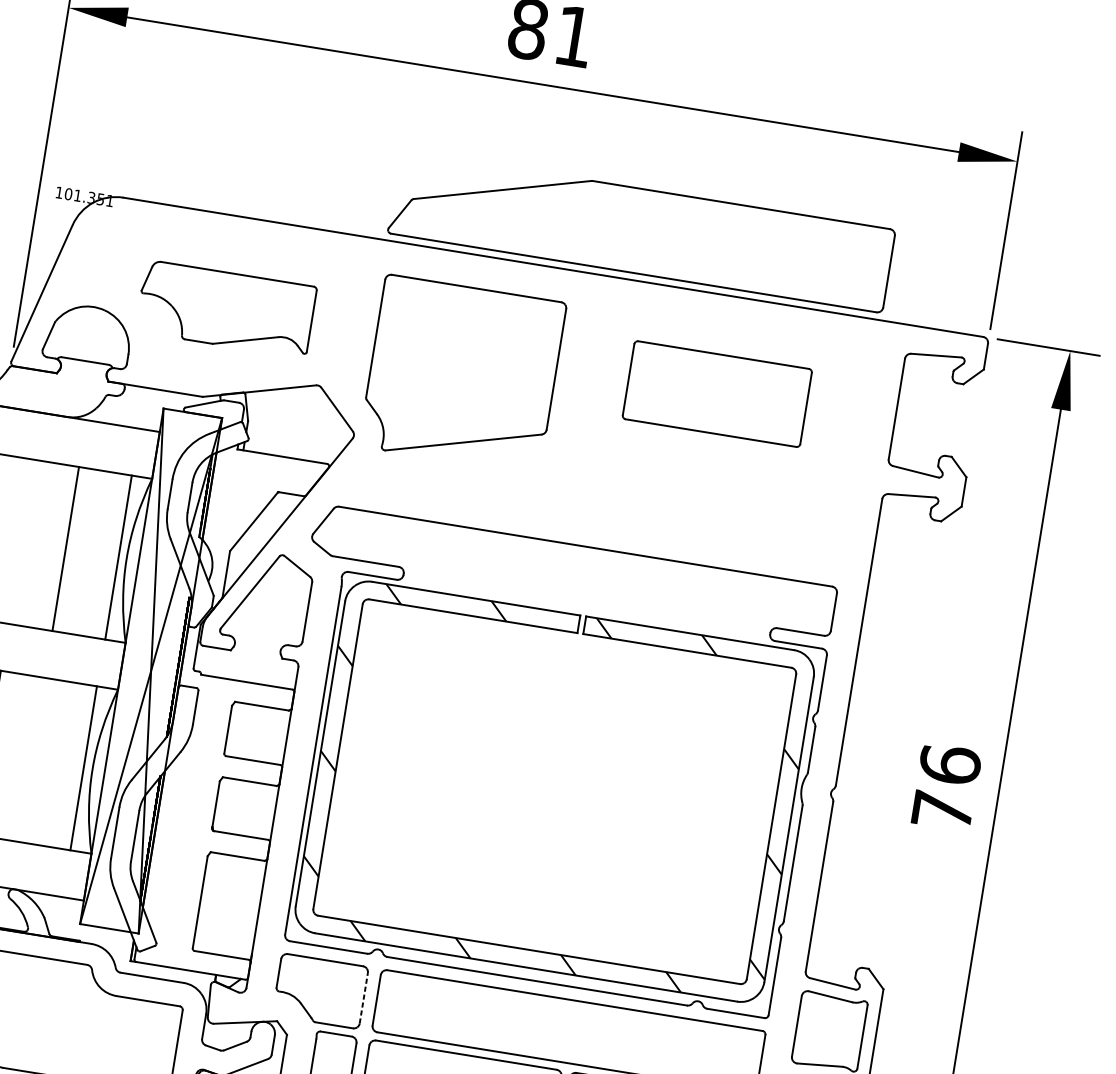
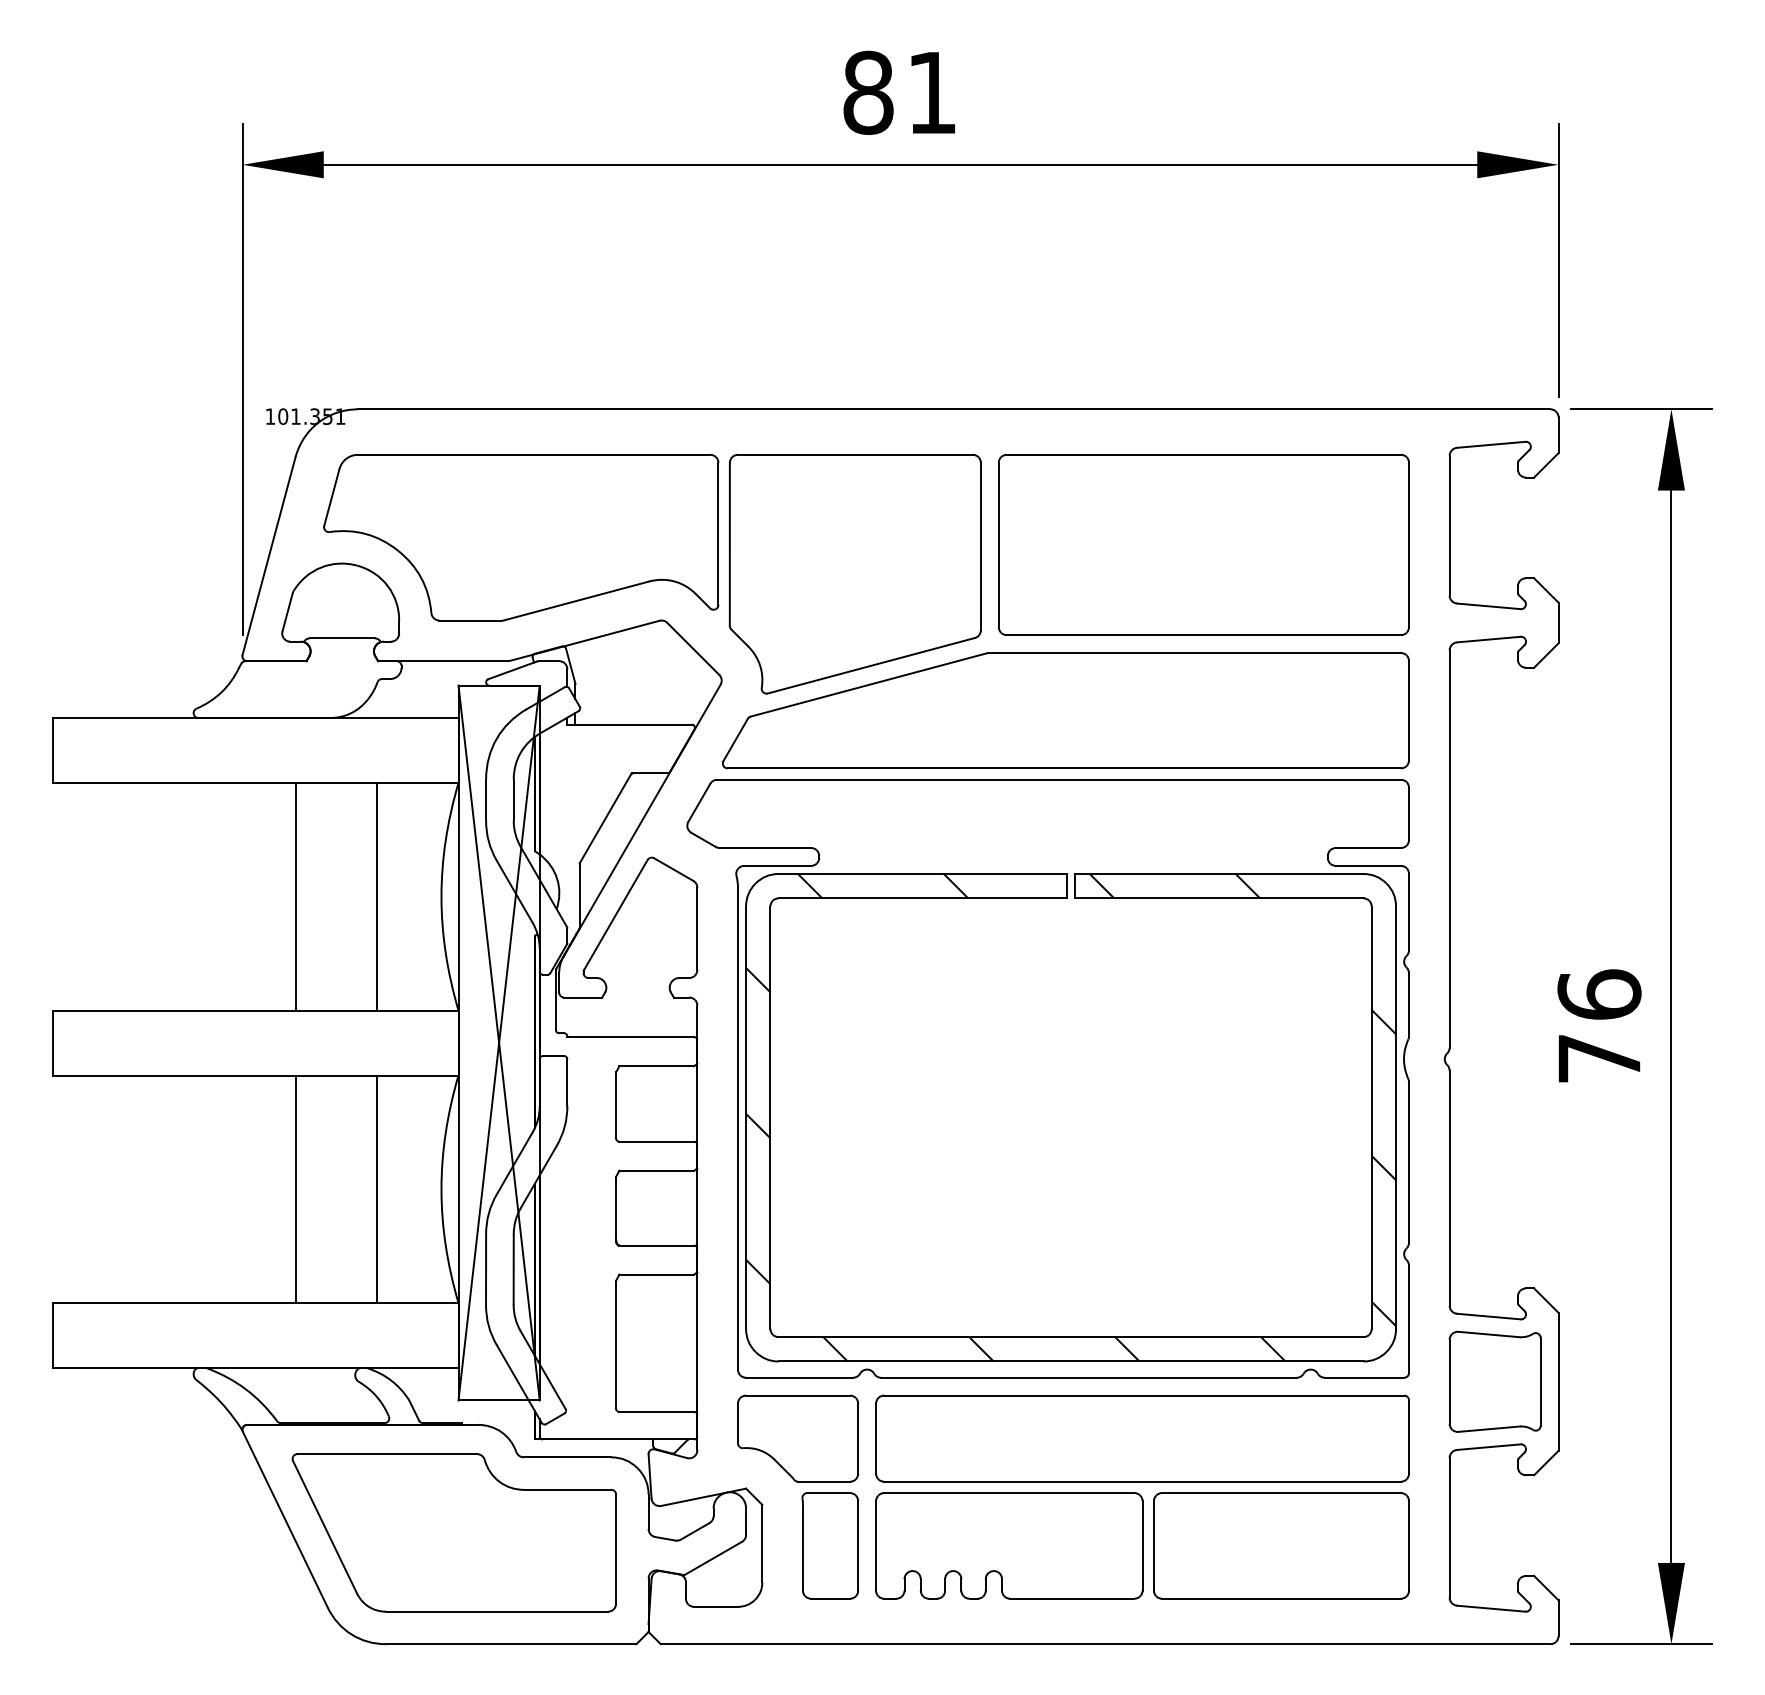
part: (641, 231) -> (1065, 710), moved
part: (226, 309) -> (521, 537), size x1.67
part: (717, 393) -> (1203, 544), size x1.67
line: (66, 548) -> (296, 896), moved
line: (118, 557) -> (377, 896), moved
line: (83, 767) -> (377, 1188), moved
line: (364, 998) -> (858, 1438), dashed -> solid

